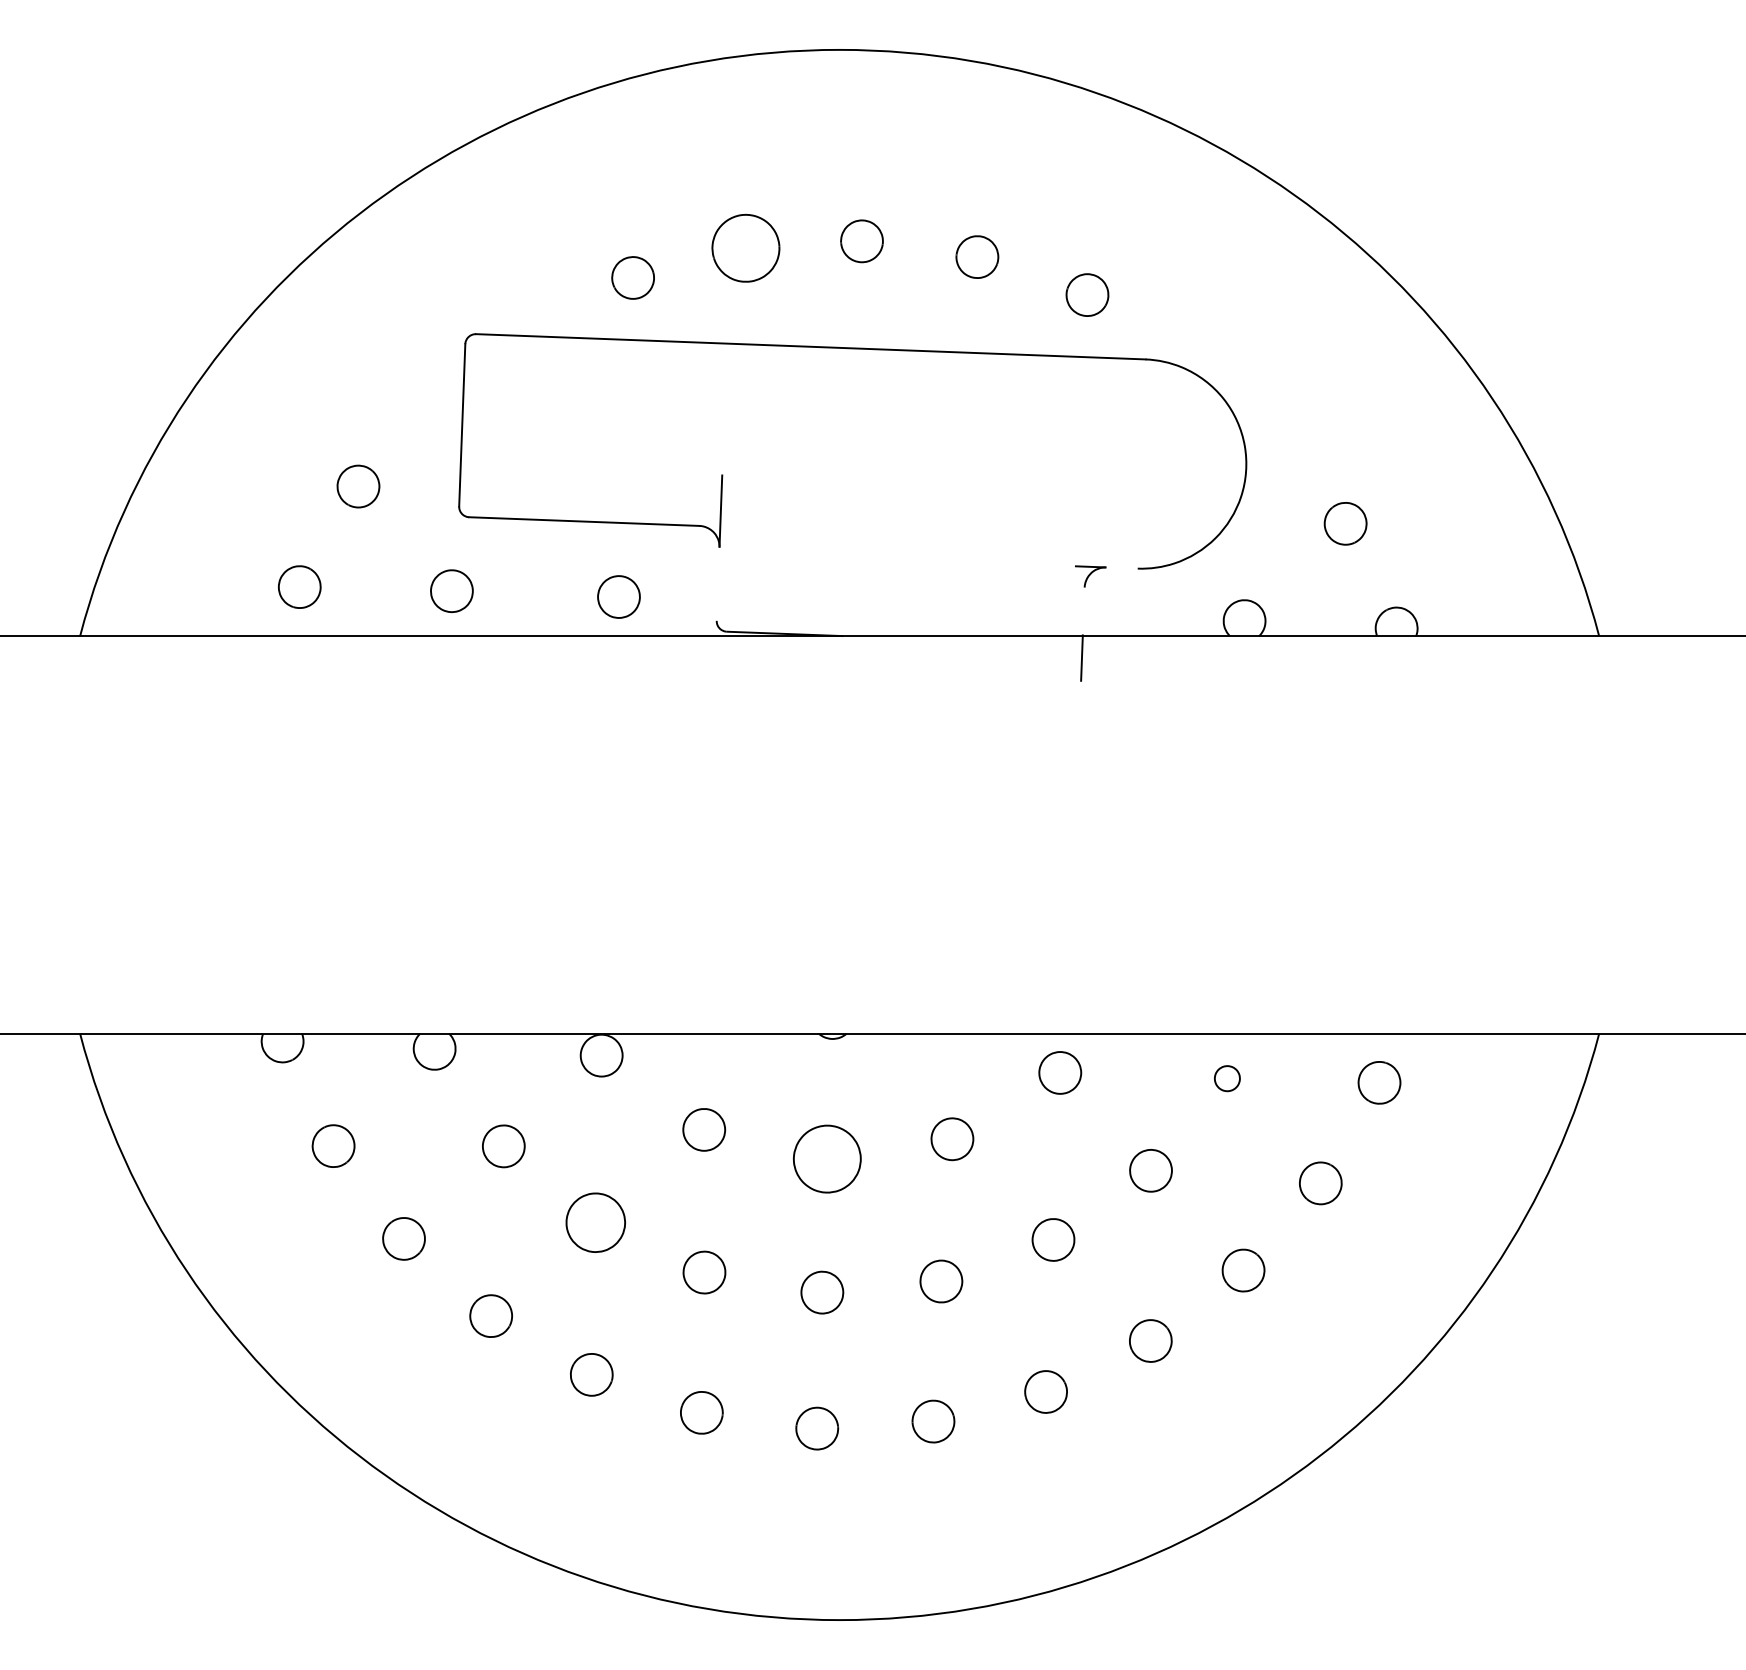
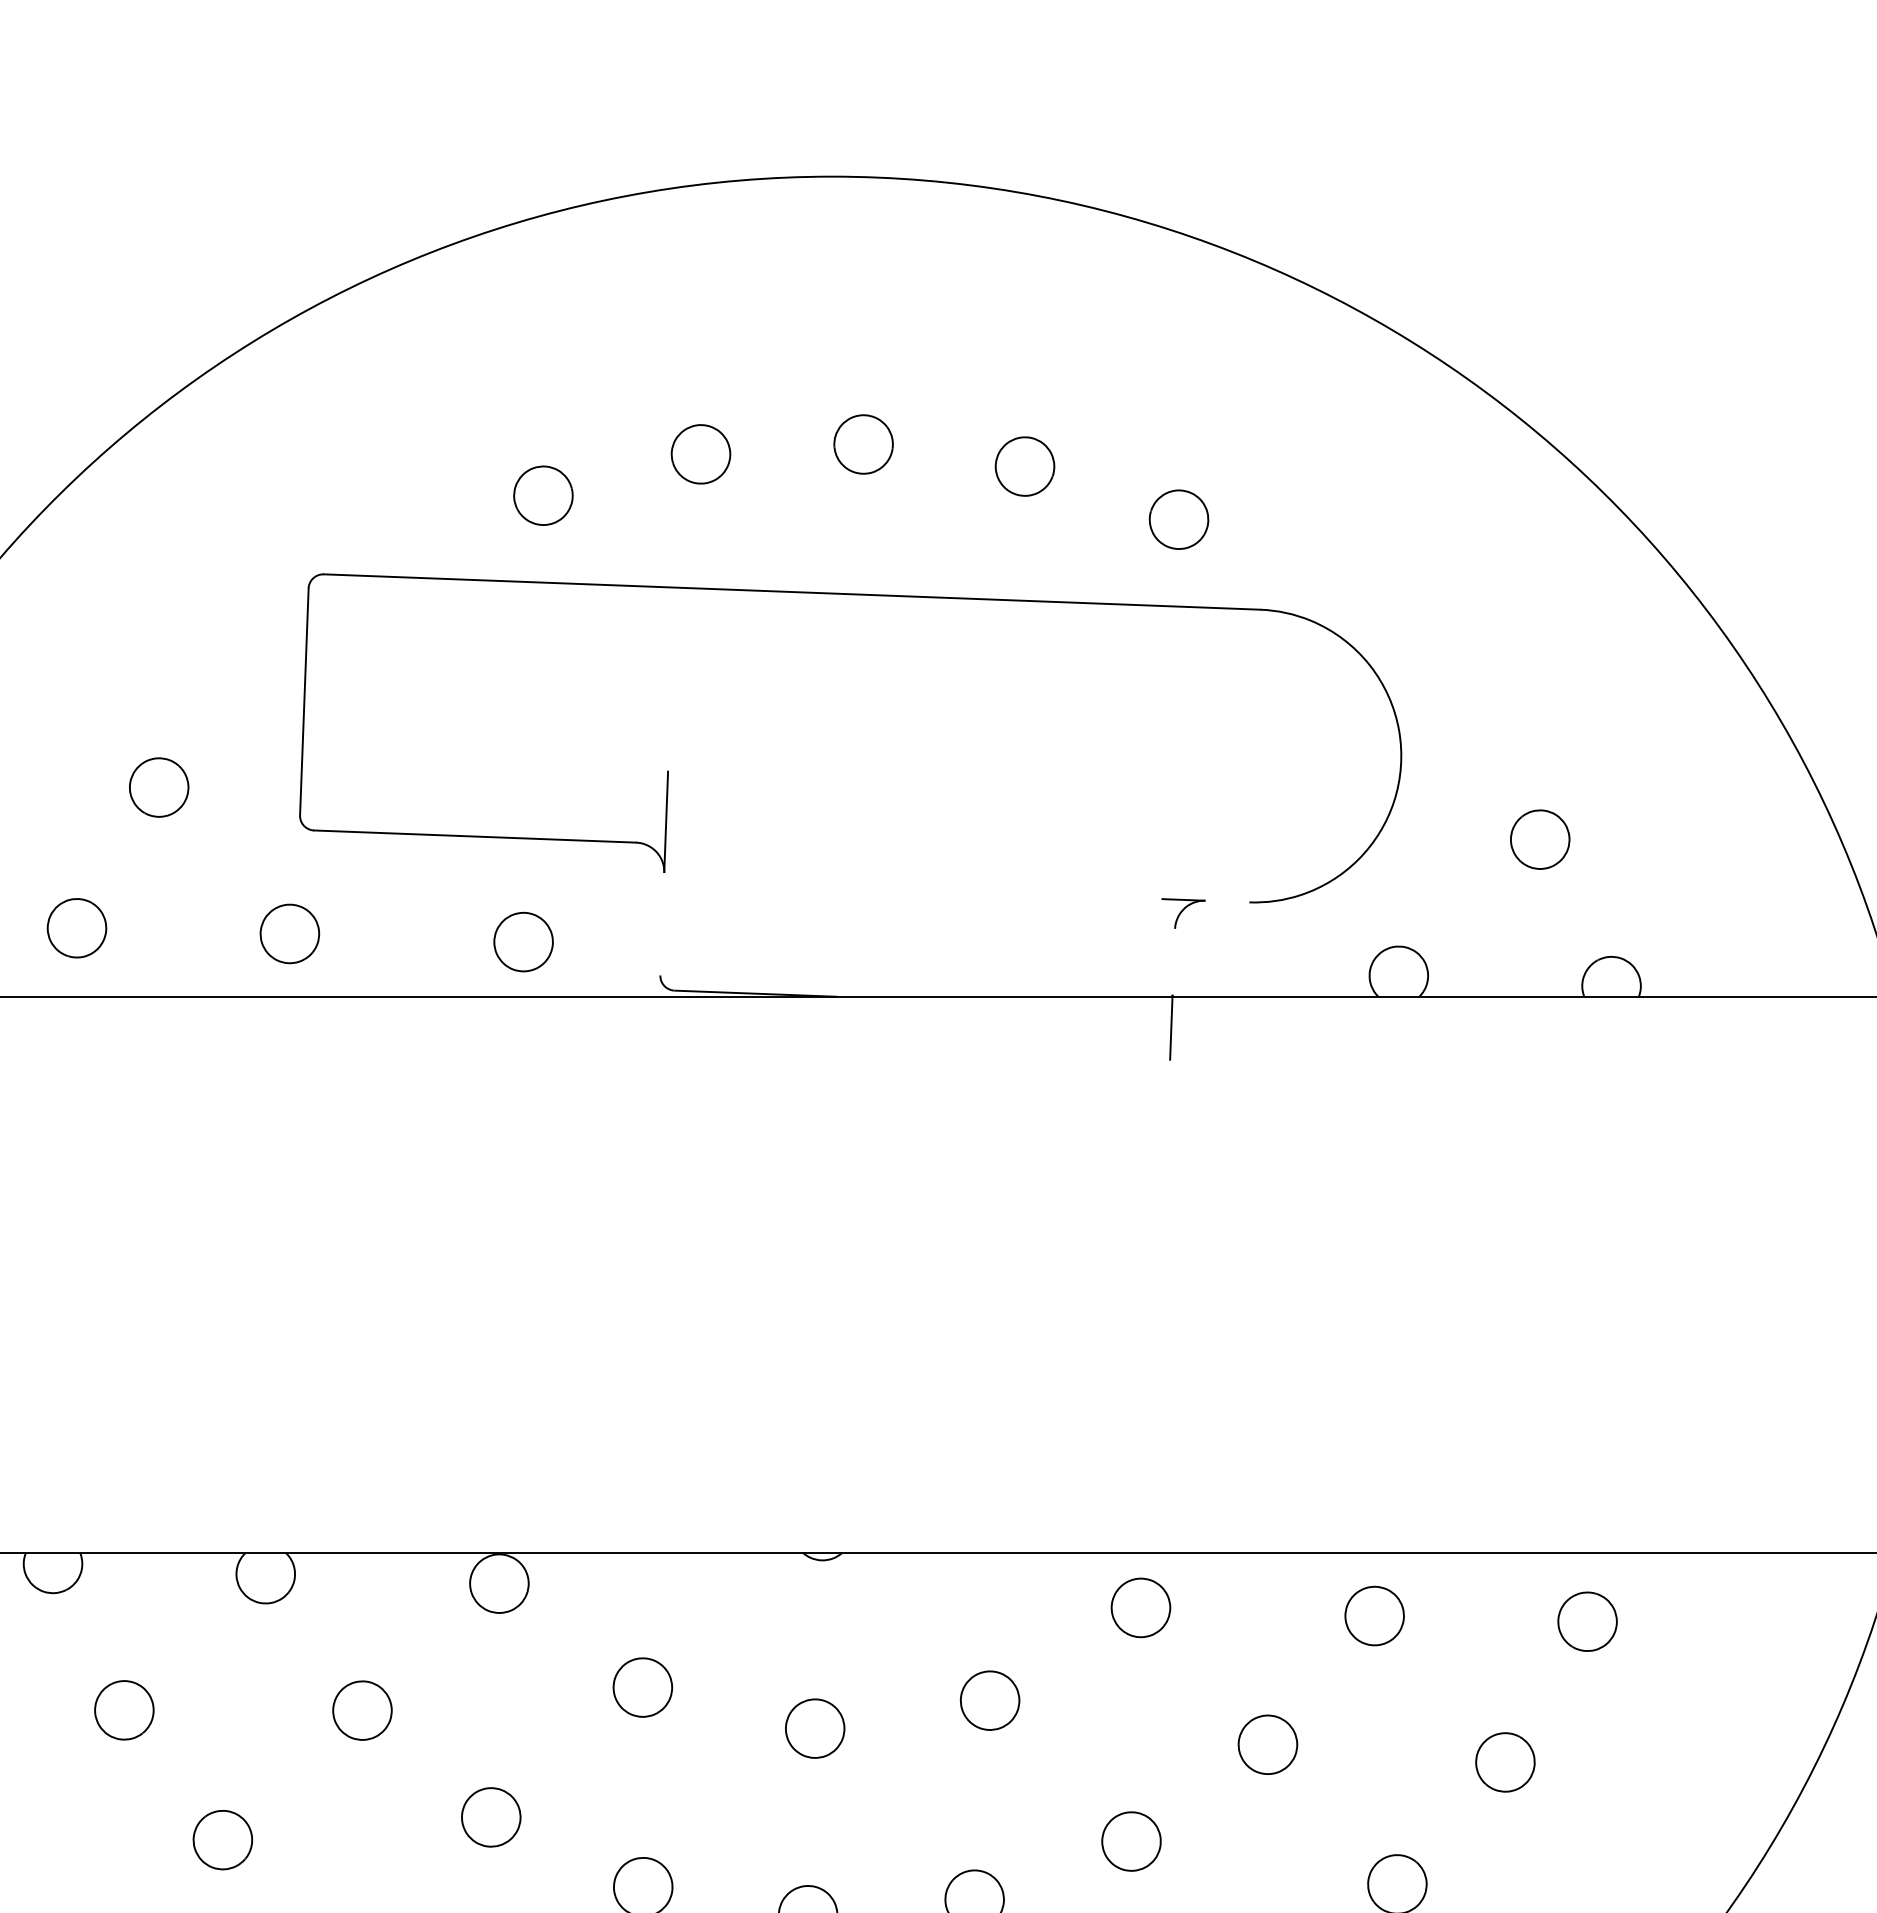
part: (745, 248) -> (700, 454), size x0.62
part: (1227, 1078) -> (1374, 1615), size x1.67
part: (827, 1159) -> (815, 1728), size x0.62
part: (595, 1222) -> (490, 1817), size x0.71

